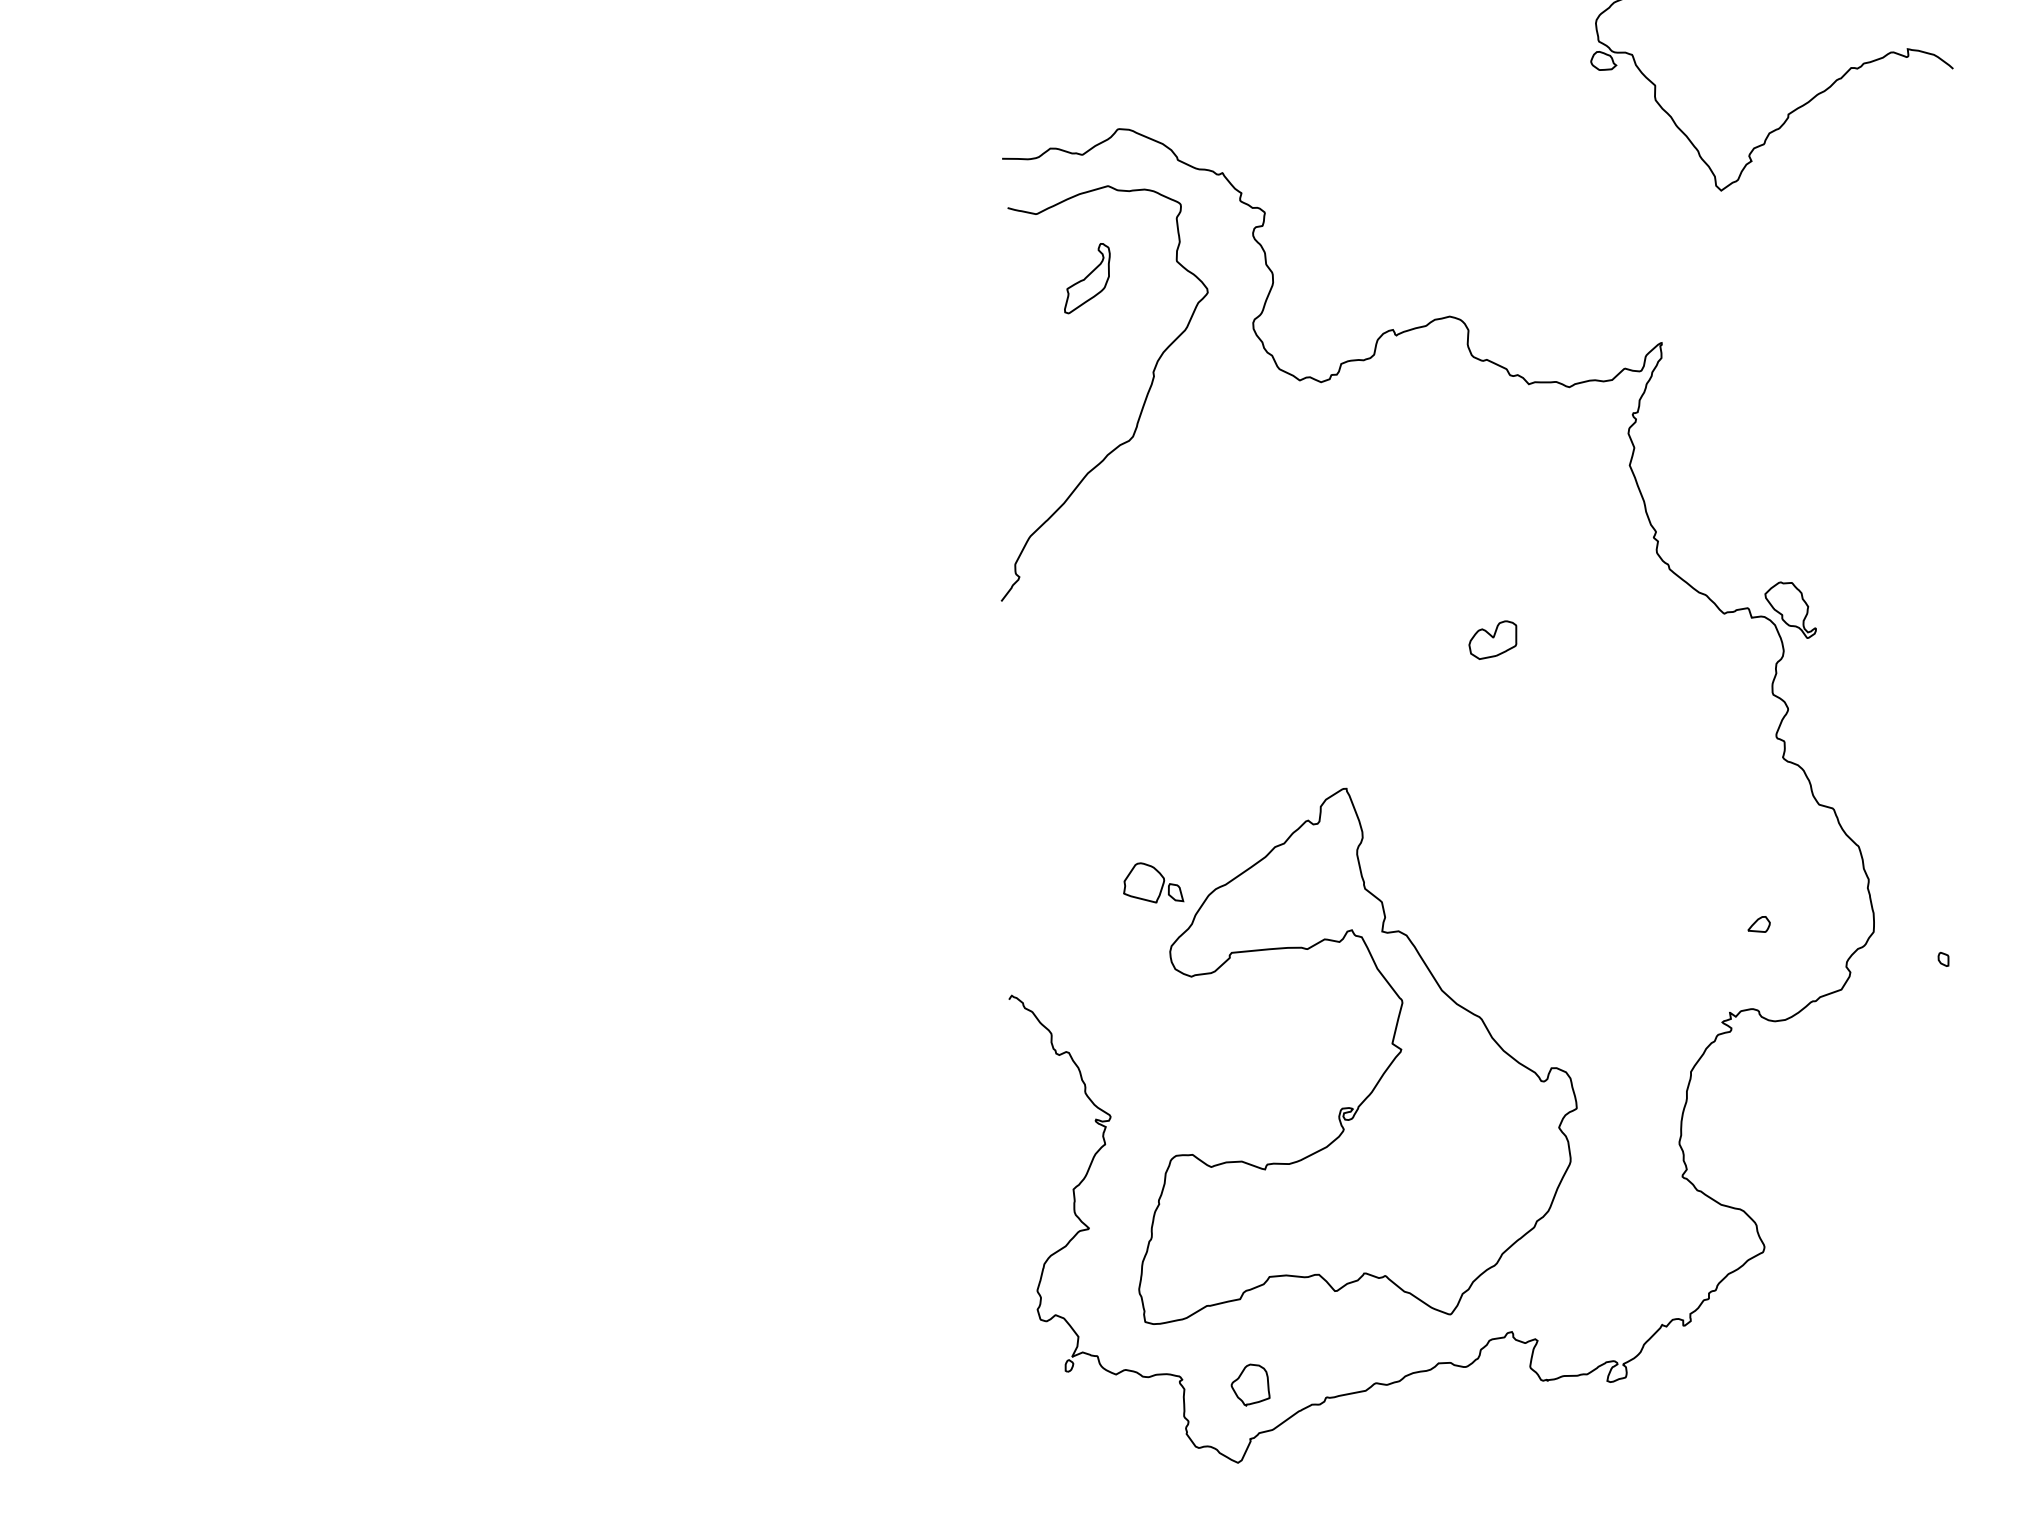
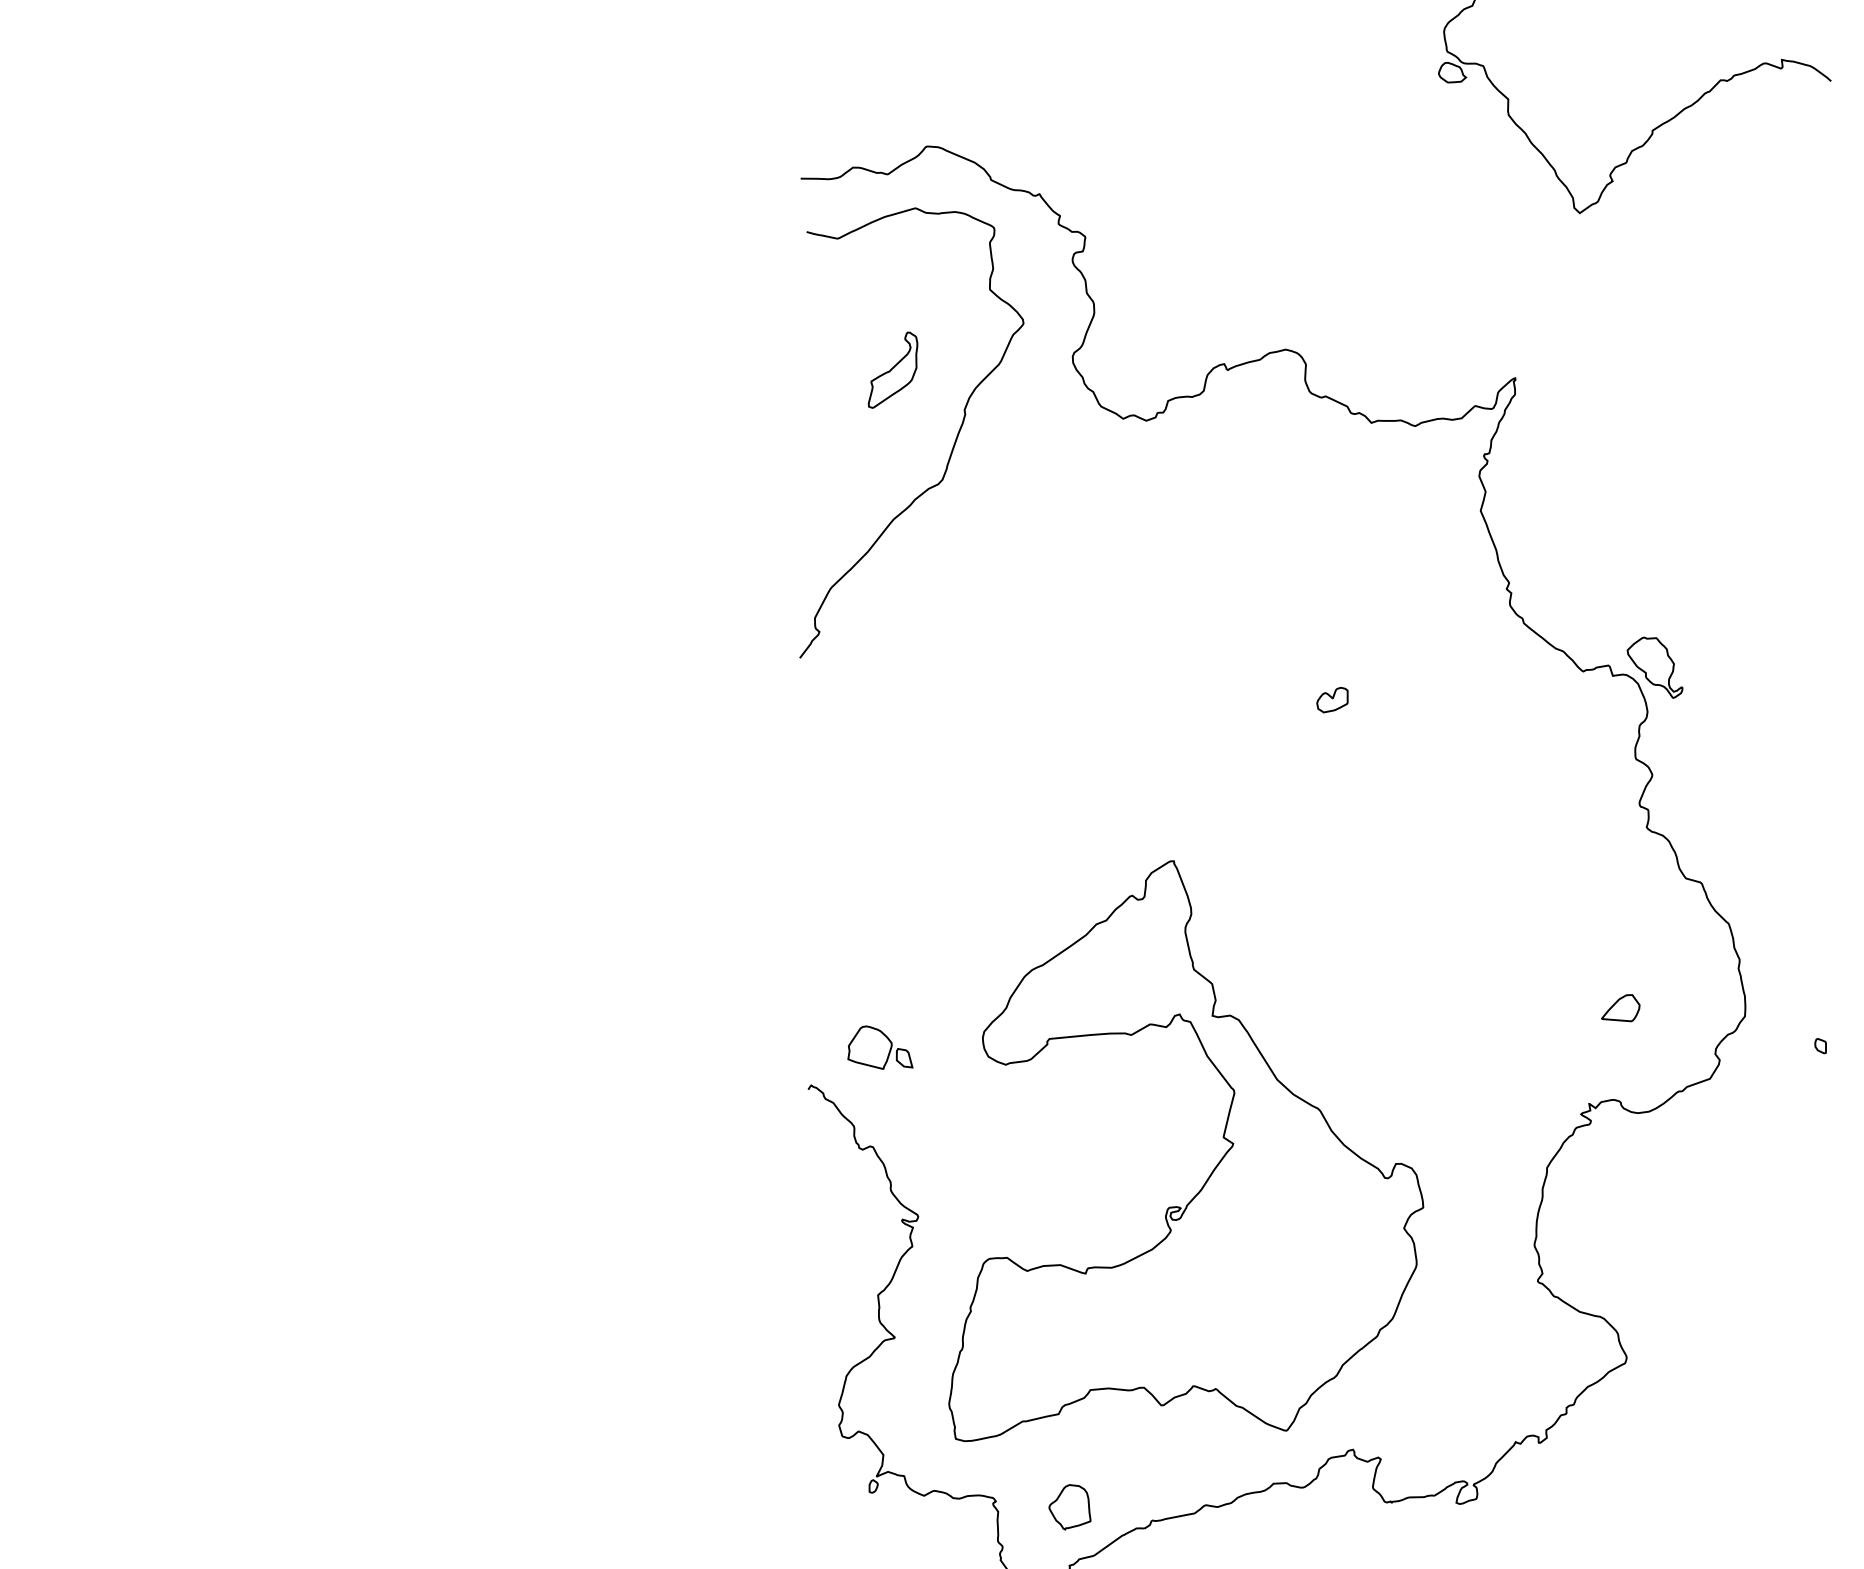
part: (1087, 278) -> (893, 370), moved
part: (1492, 639) -> (1331, 699), size x0.6
part: (1153, 882) -> (880, 1047), moved
part: (1758, 924) -> (1620, 1008), size x1.6

